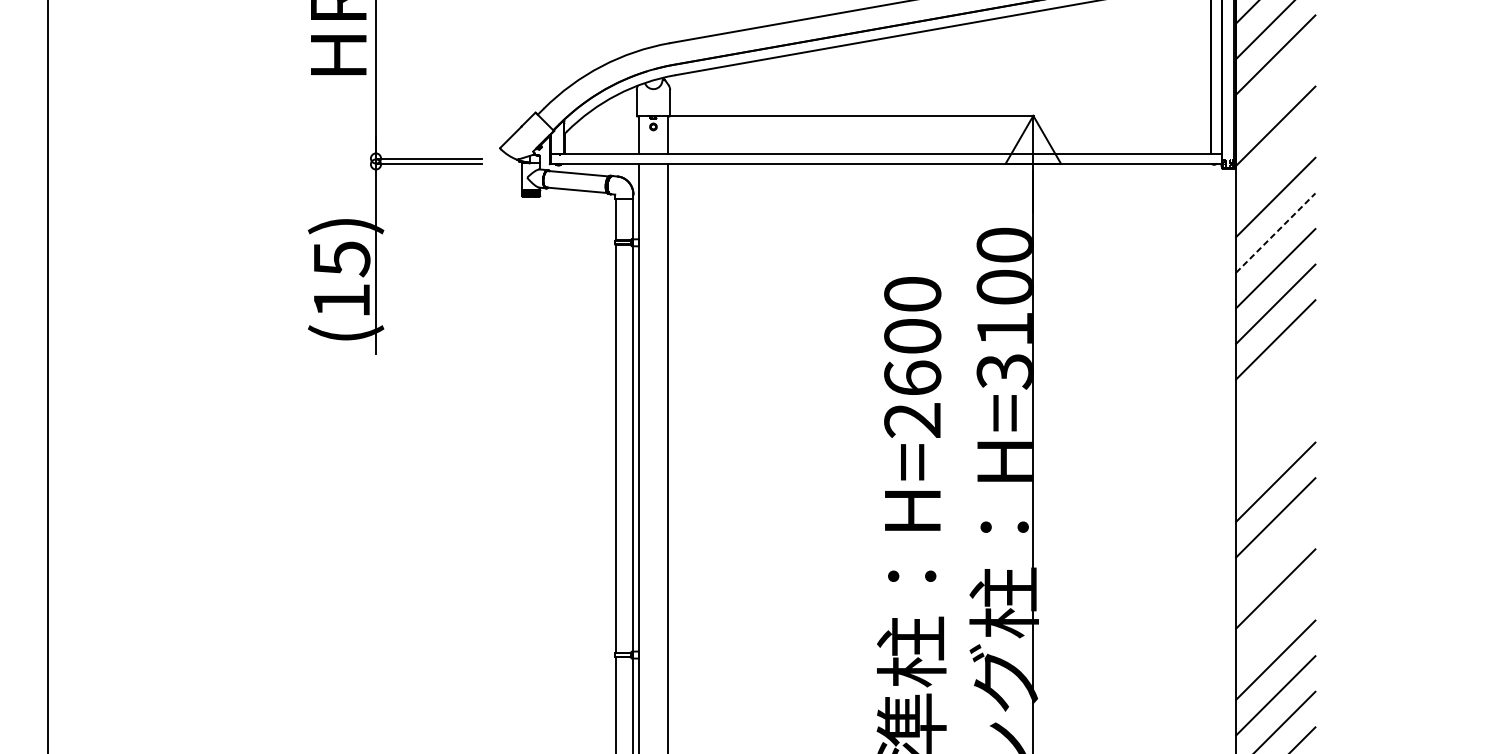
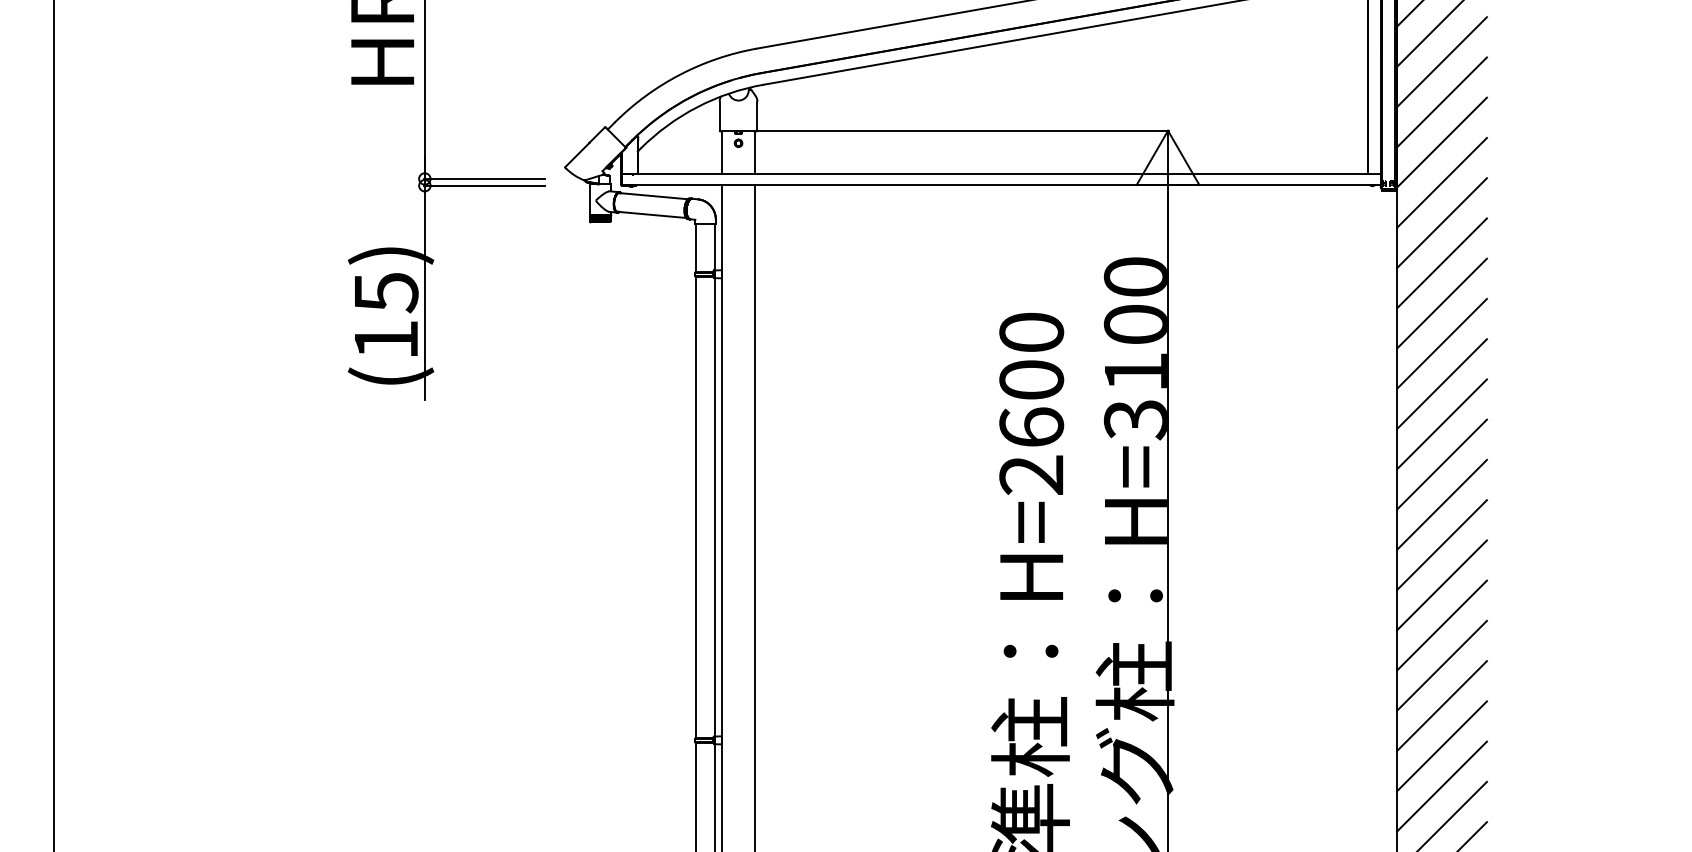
line: (1275, 90) -> (1441, 102), added
line: (1275, 161) -> (1441, 182), added
line: (1276, 232) -> (1442, 262), dashed -> solid
line: (1275, 375) -> (1441, 424), added
line: (1275, 411) -> (1441, 464), added
line: (1275, 446) -> (1441, 504), added
line: (1275, 553) -> (1441, 625), added
line: (1275, 624) -> (1441, 705), added

